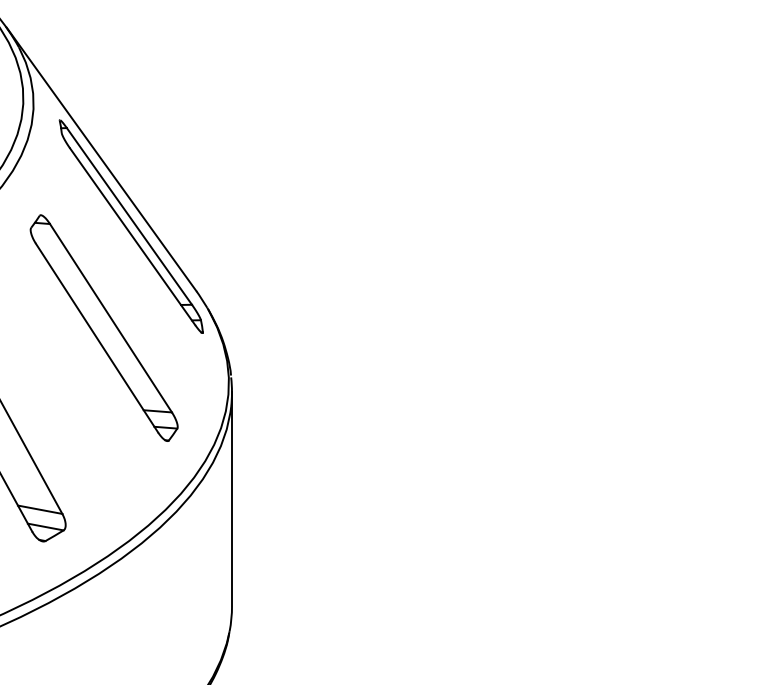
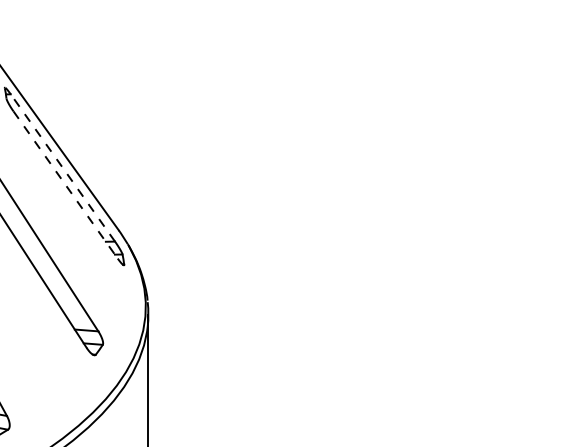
line: (129, 216) -> (62, 168), solid -> dashed
line: (133, 237) -> (66, 185), solid -> dashed

